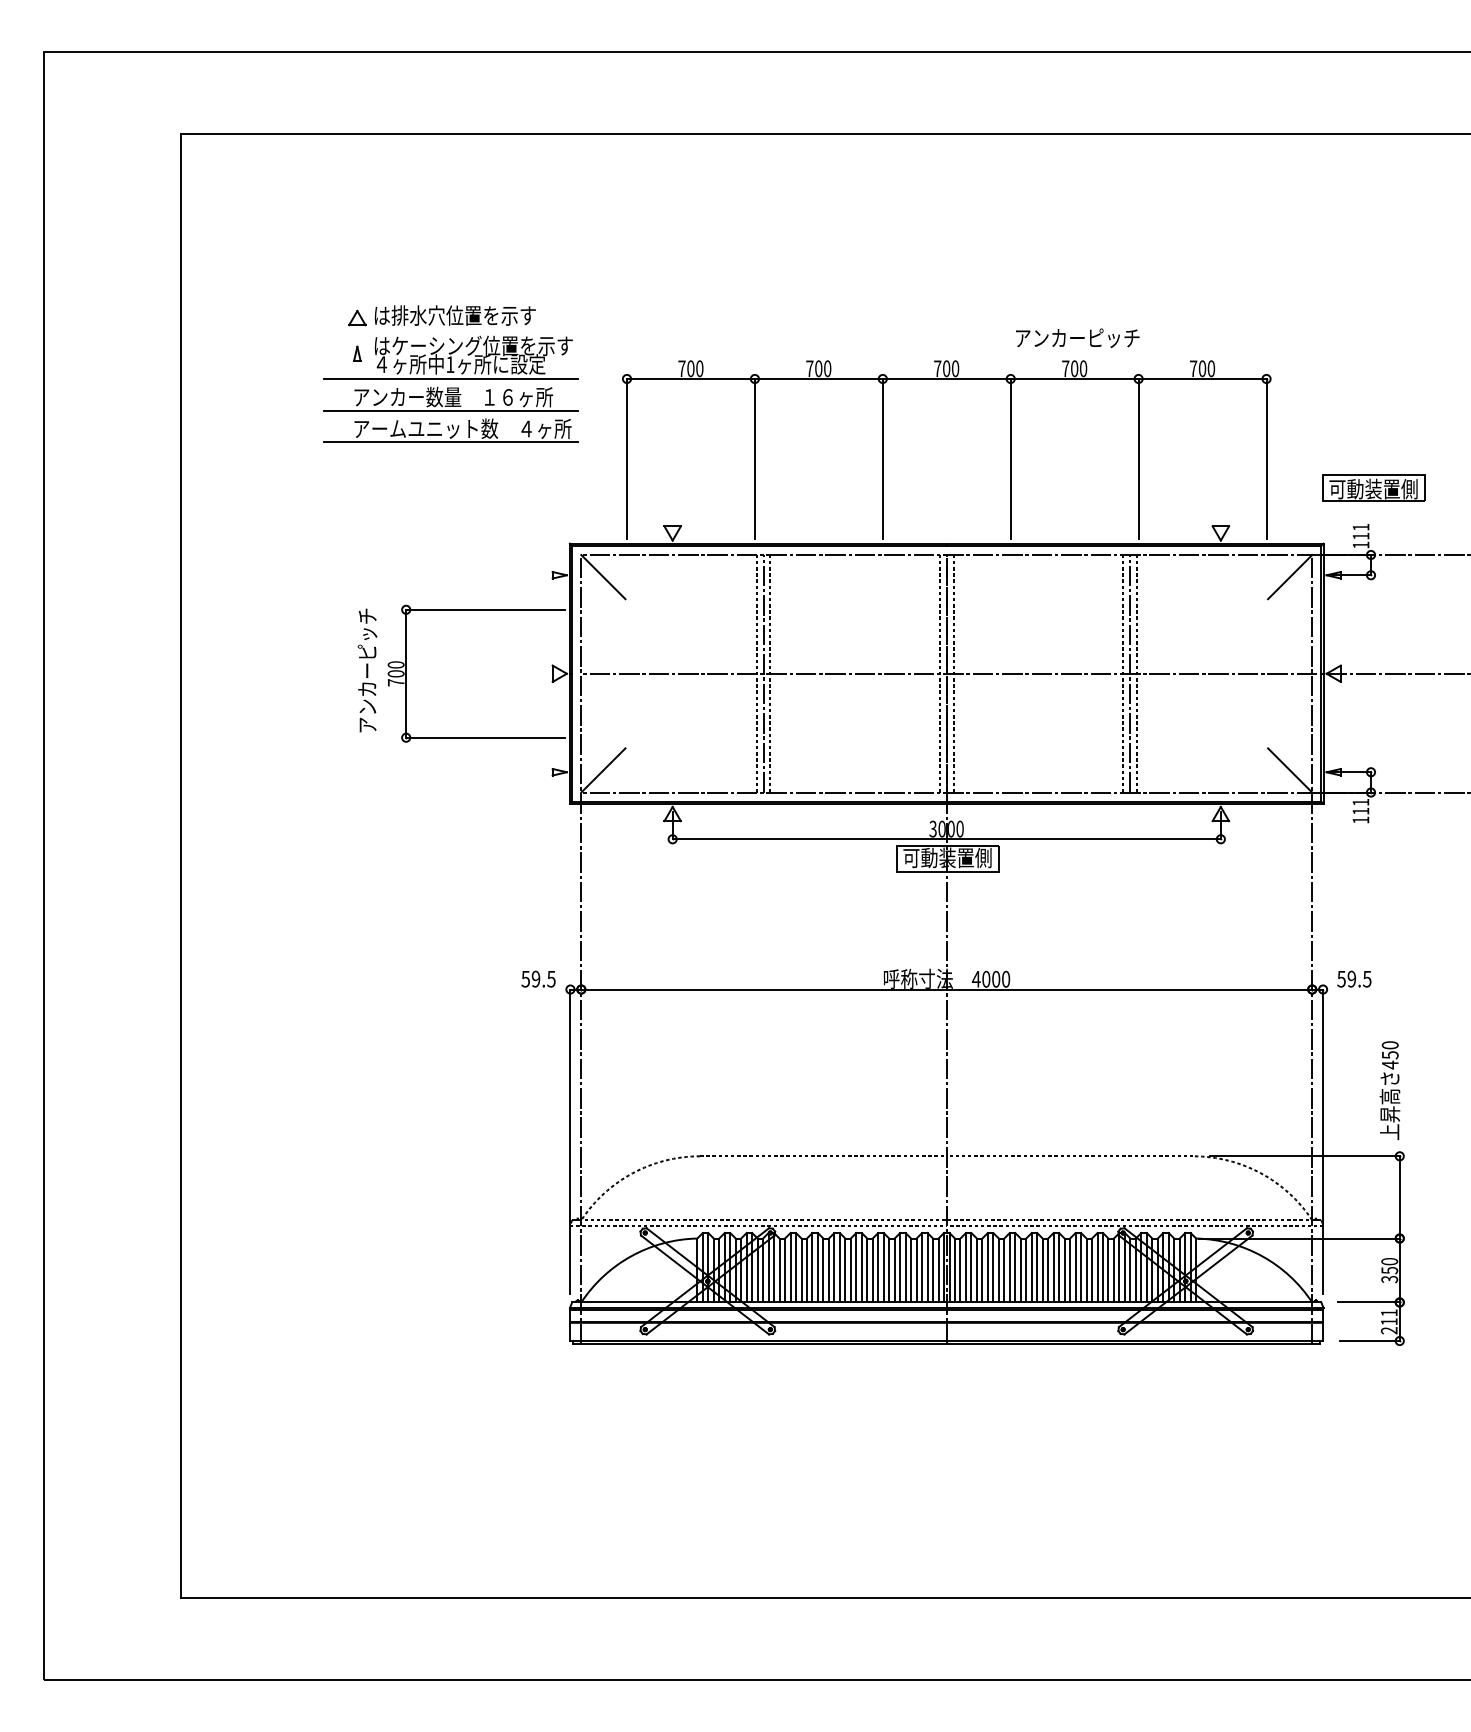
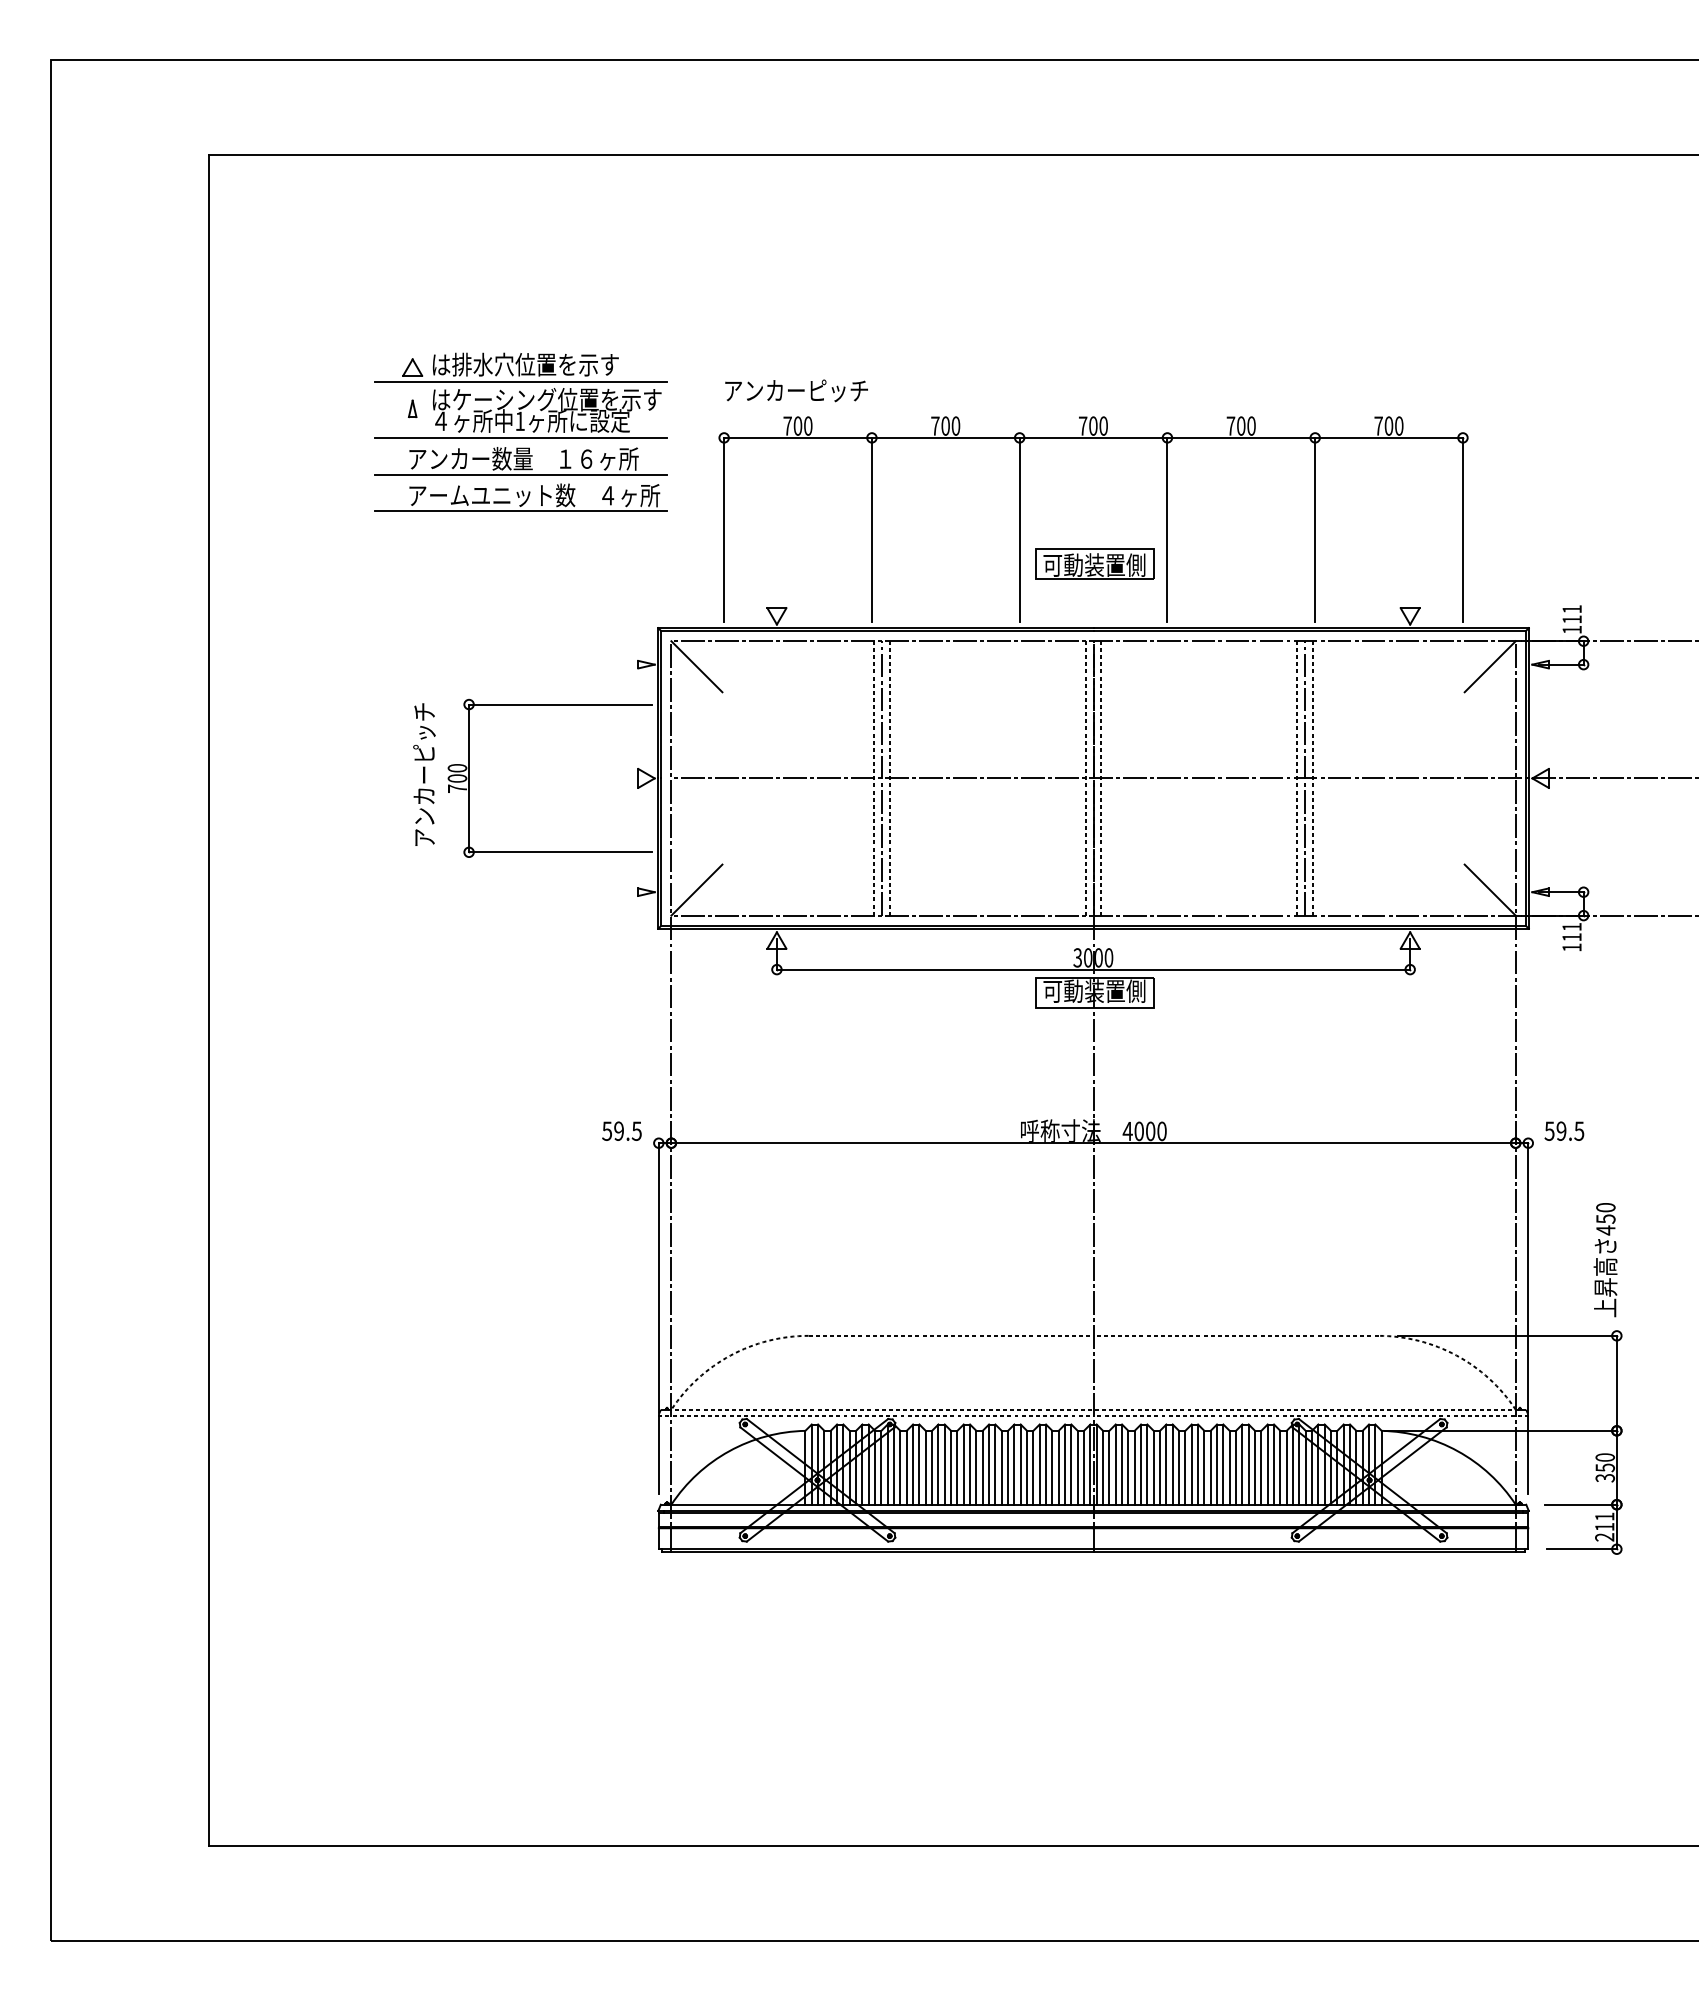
line: (450, 330) -> (520, 381), added
text: (1077, 337) -> (796, 389), moved
part: (1373, 487) -> (1094, 563), moved

